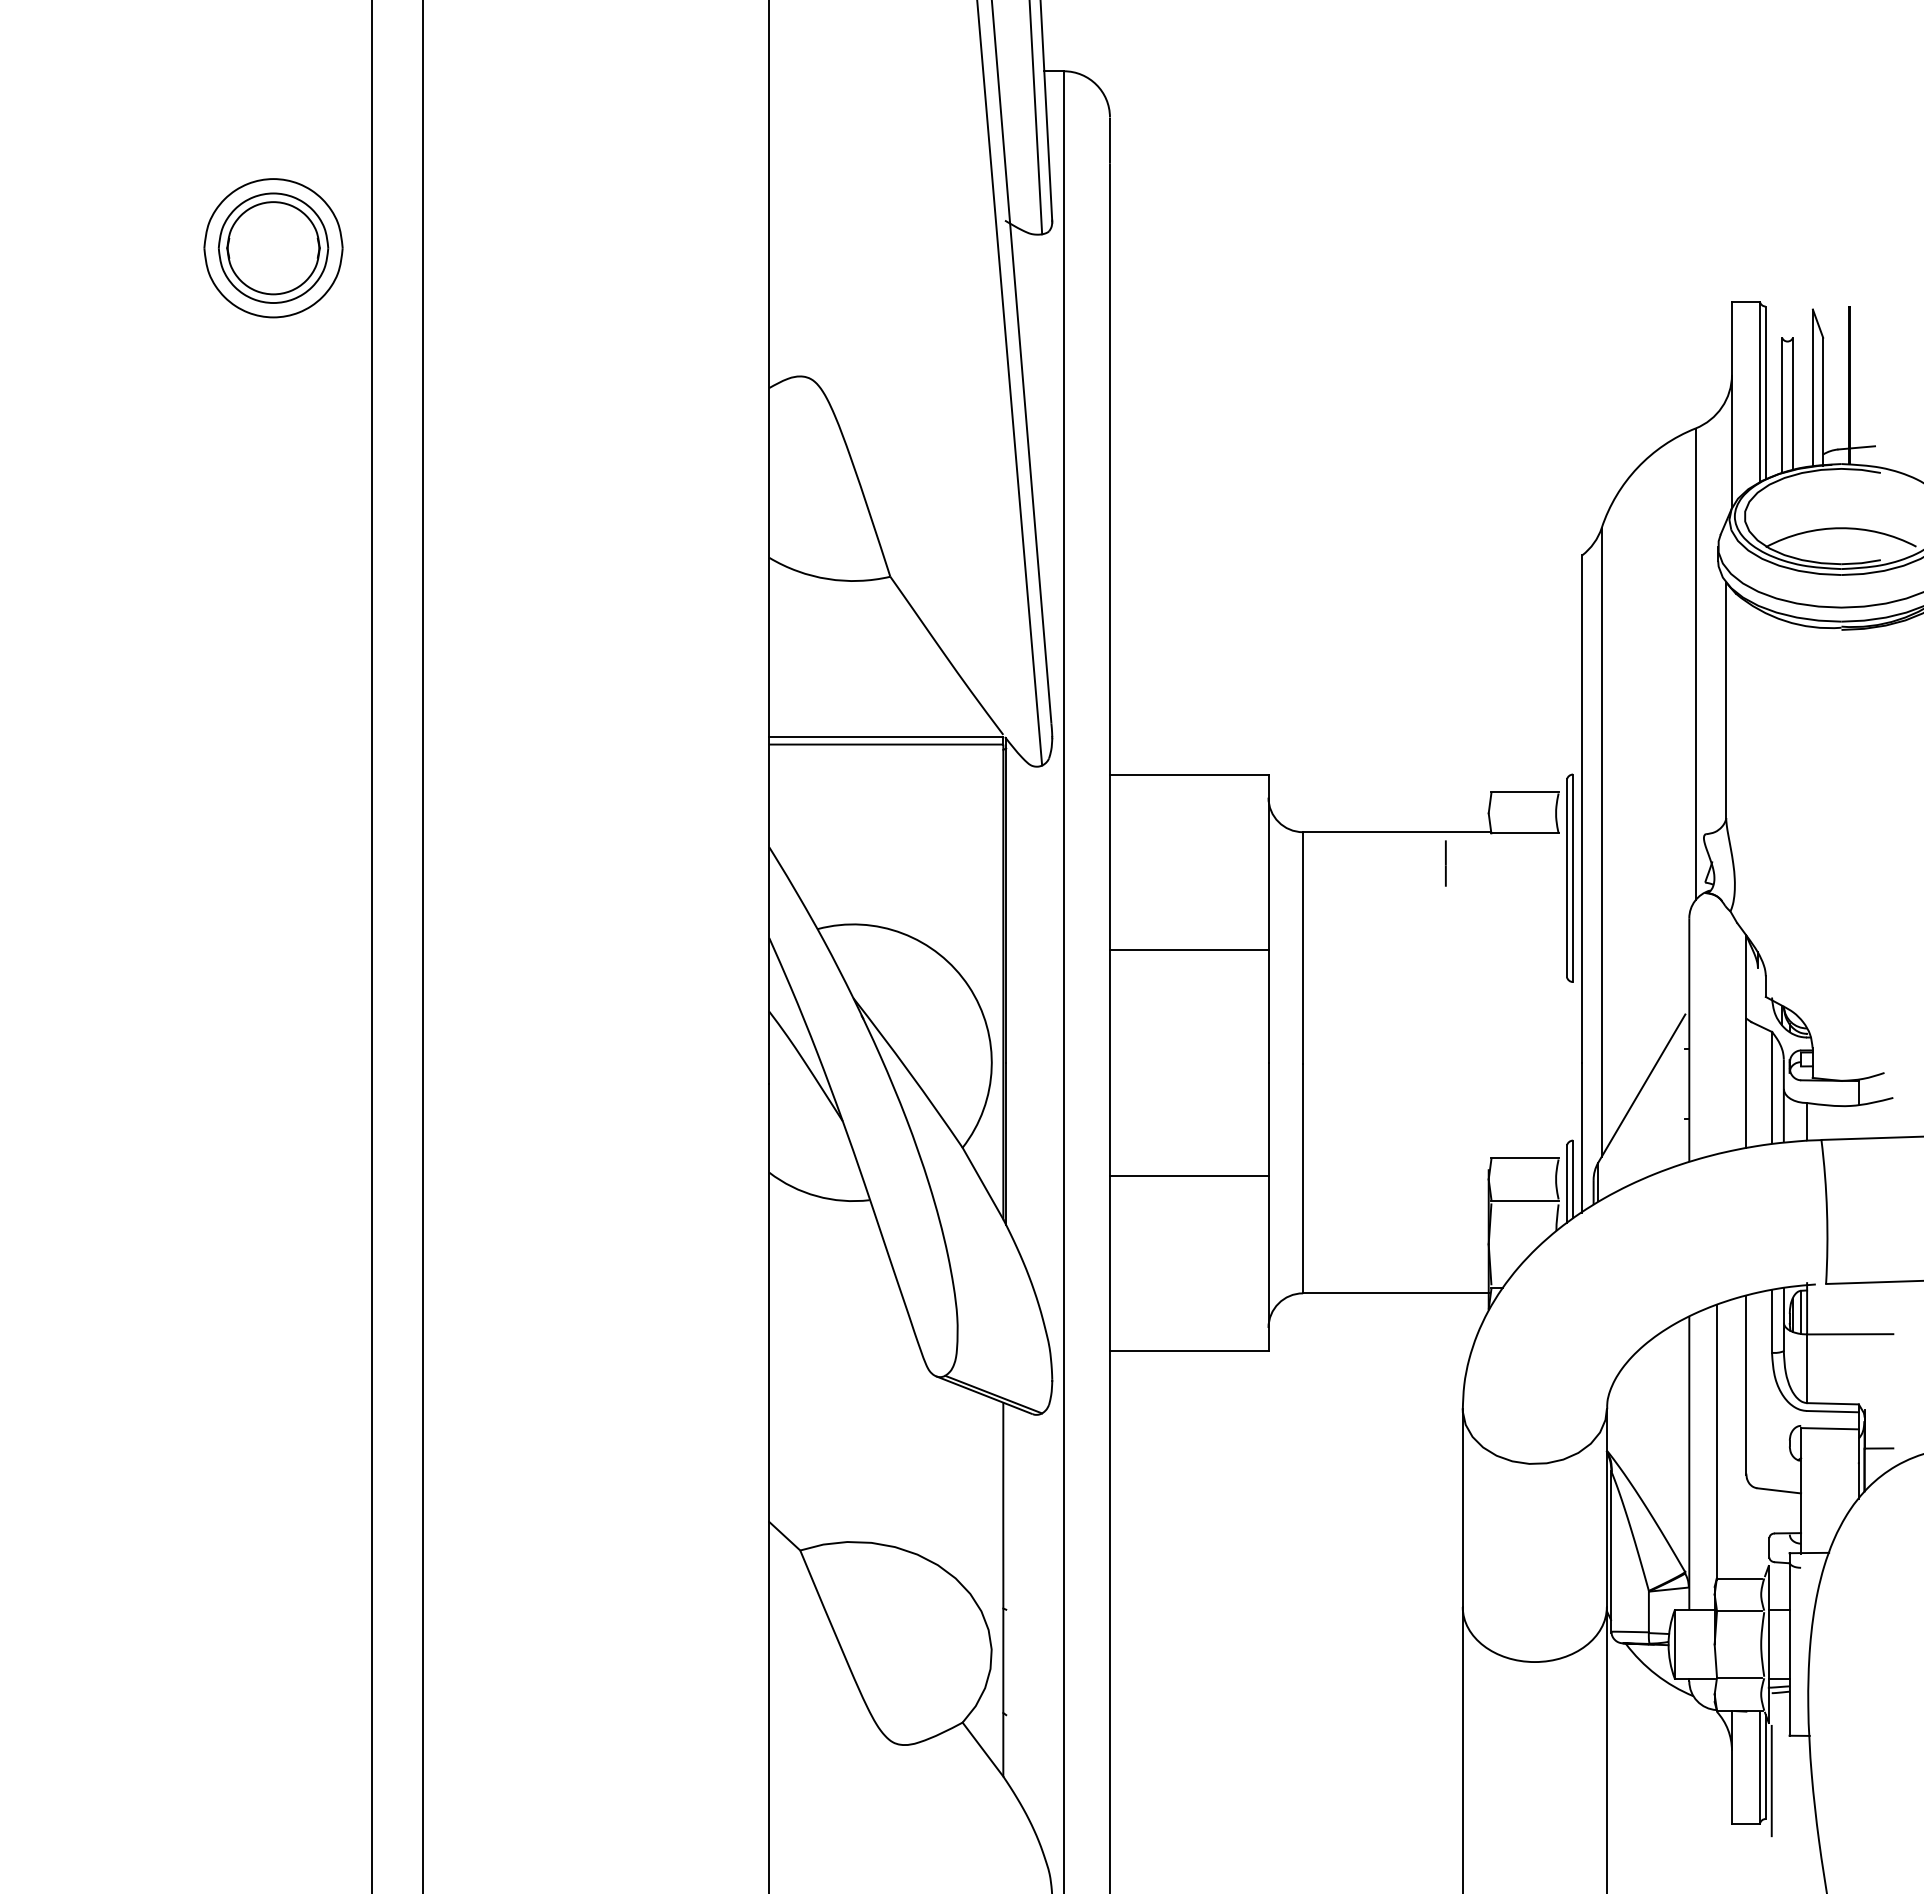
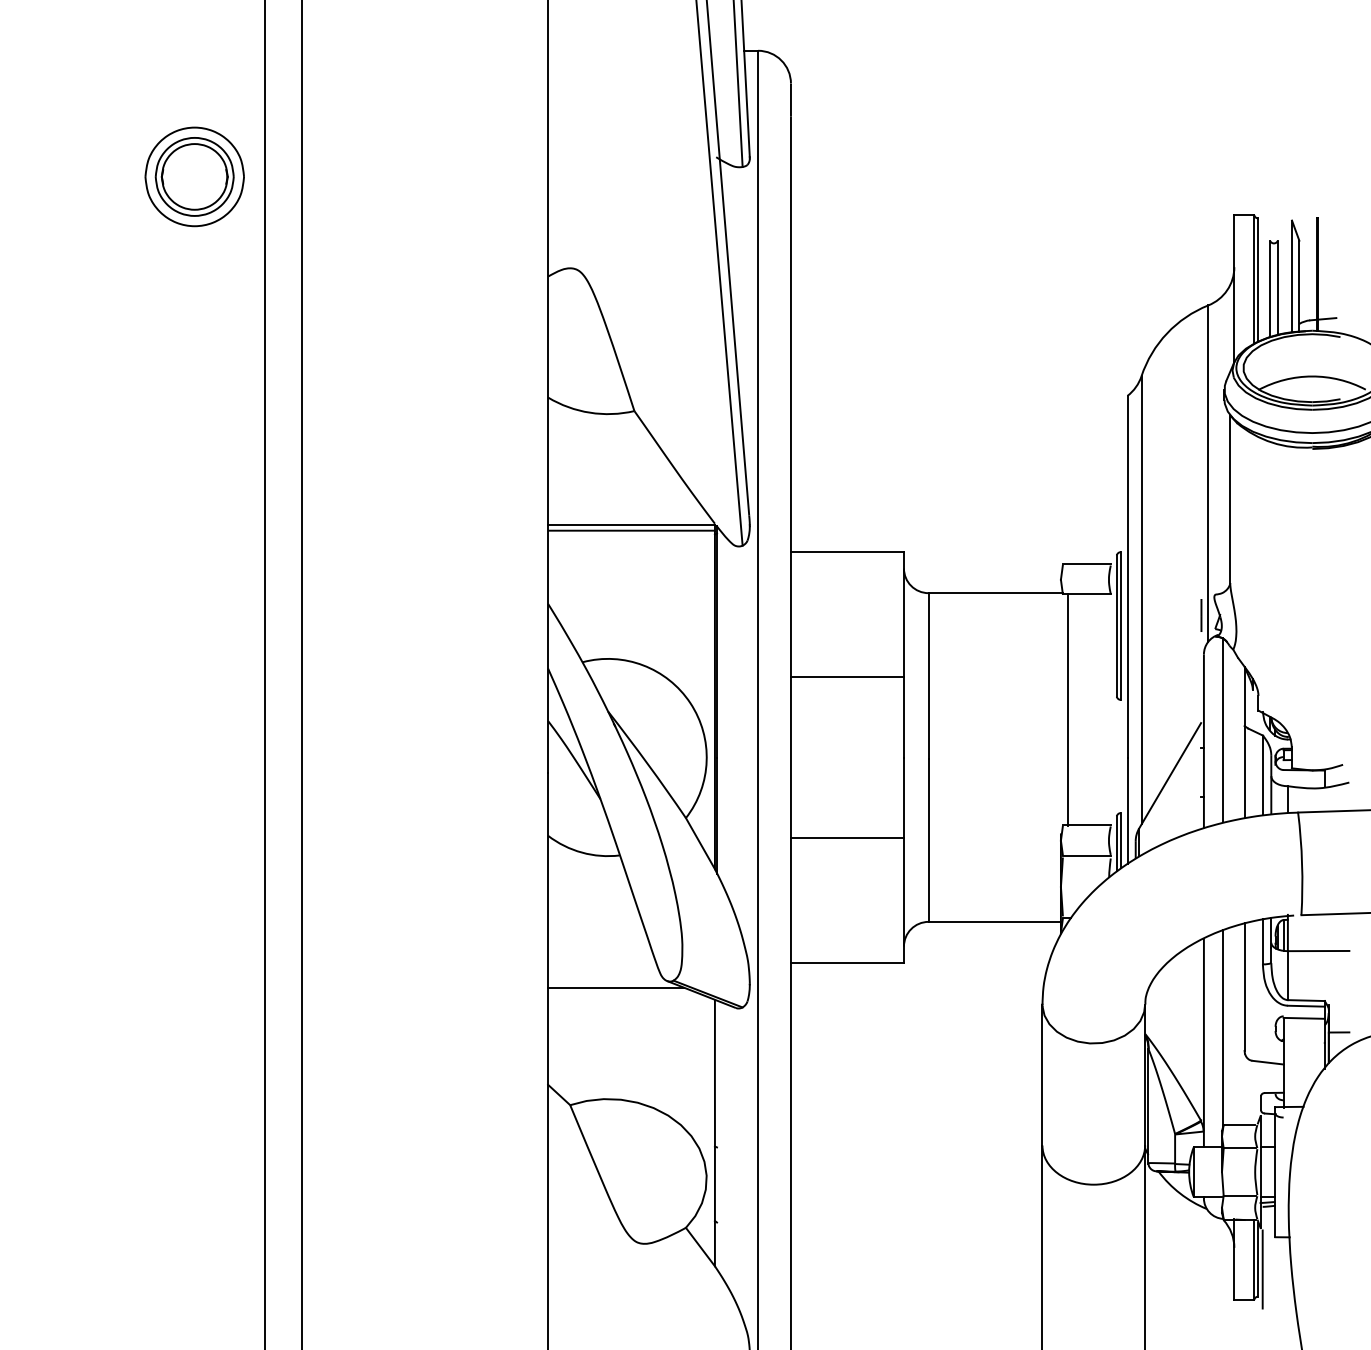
line: (1445, 863) -> (1201, 615), moved
line: (1499, 995) -> (1068, 709), added
line: (1716, 1024) -> (1223, 730), added
line: (864, 1385) -> (616, 987), added

